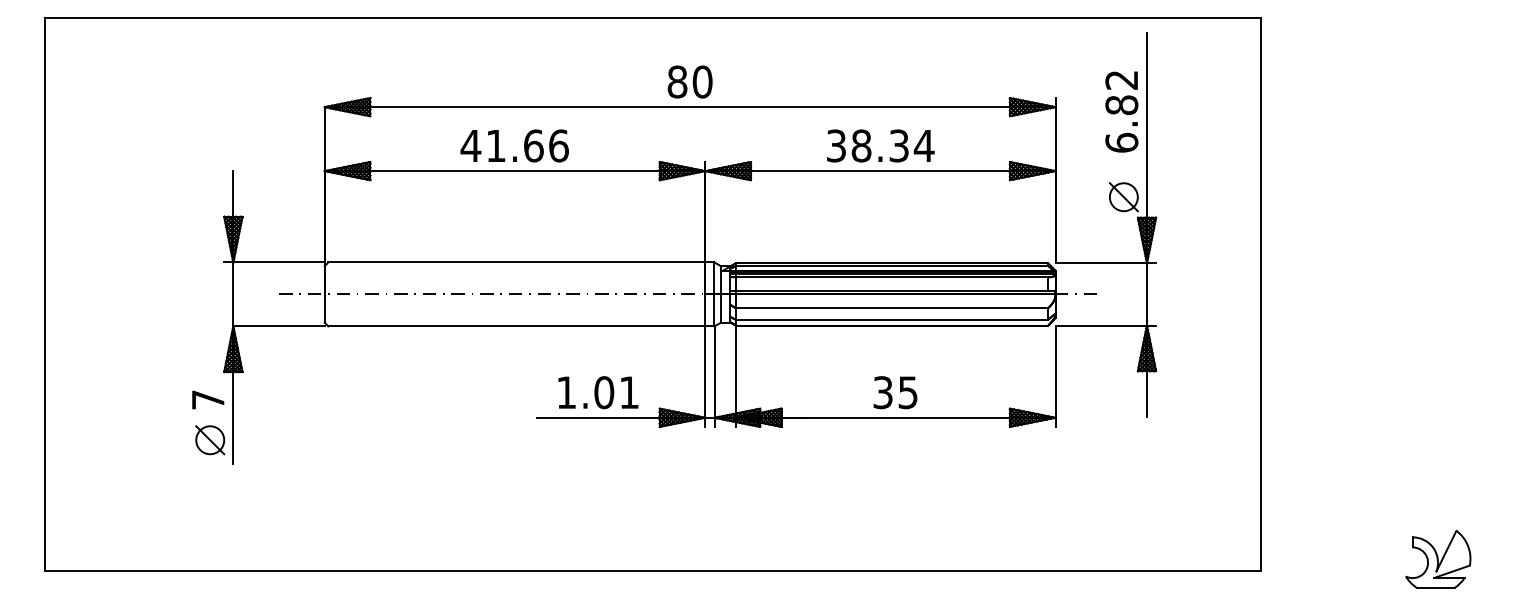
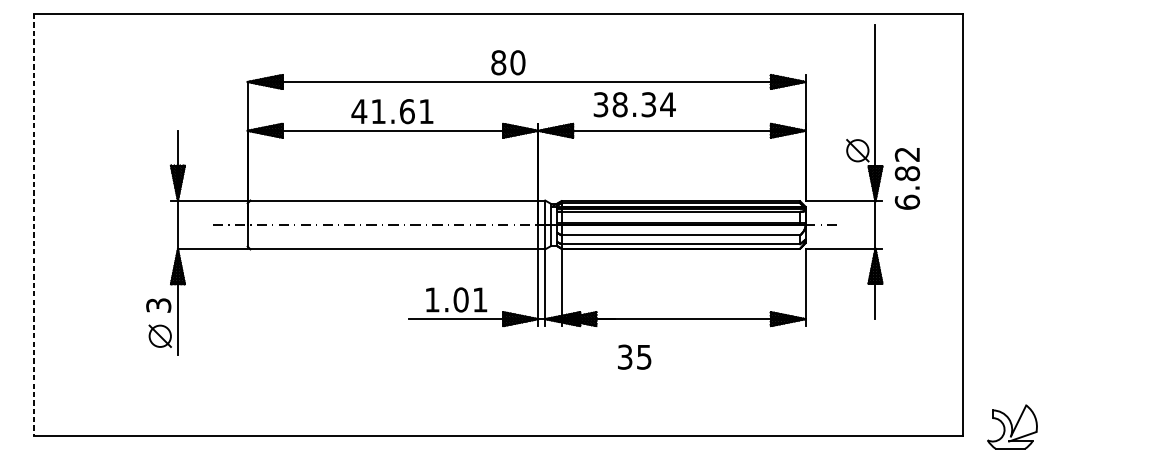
text: (689, 81) -> (507, 62), moved
text: (1121, 111) -> (907, 178), moved
text: (558, 145) -> (426, 111), 41.66 -> 41.61
text: (880, 145) -> (634, 104), moved
line: (45, 294) -> (34, 225), solid -> dashed
text: (895, 392) -> (634, 357), moved
text: (207, 399) -> (158, 305), 7 -> 3
part: (1438, 558) -> (1012, 426), moved

